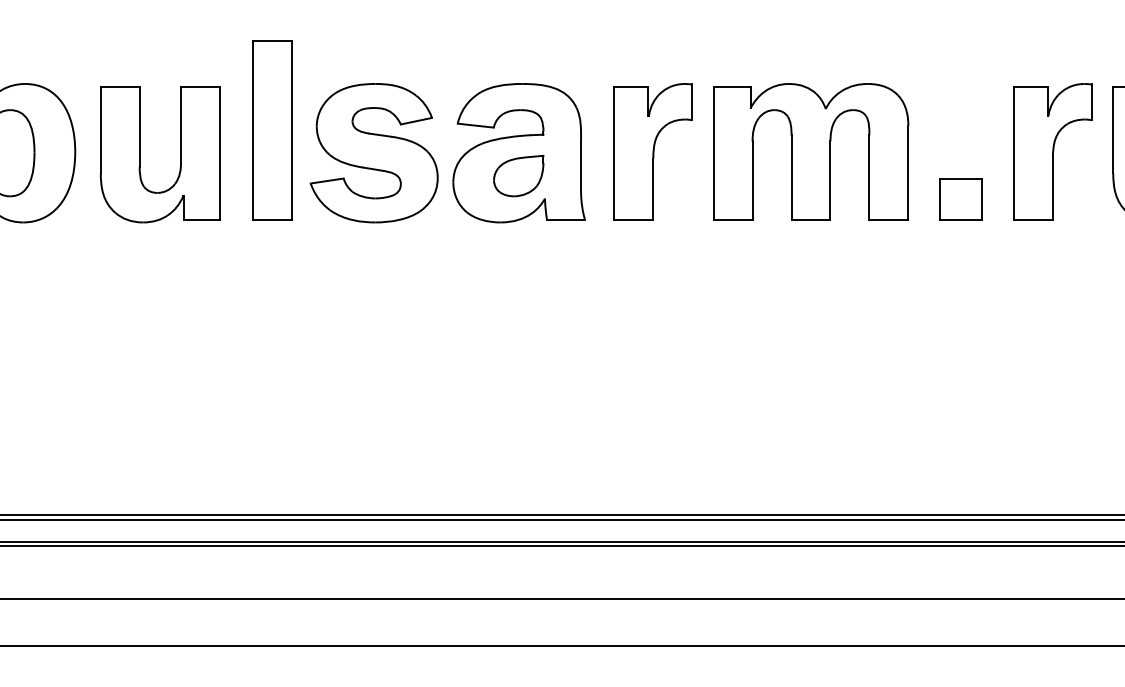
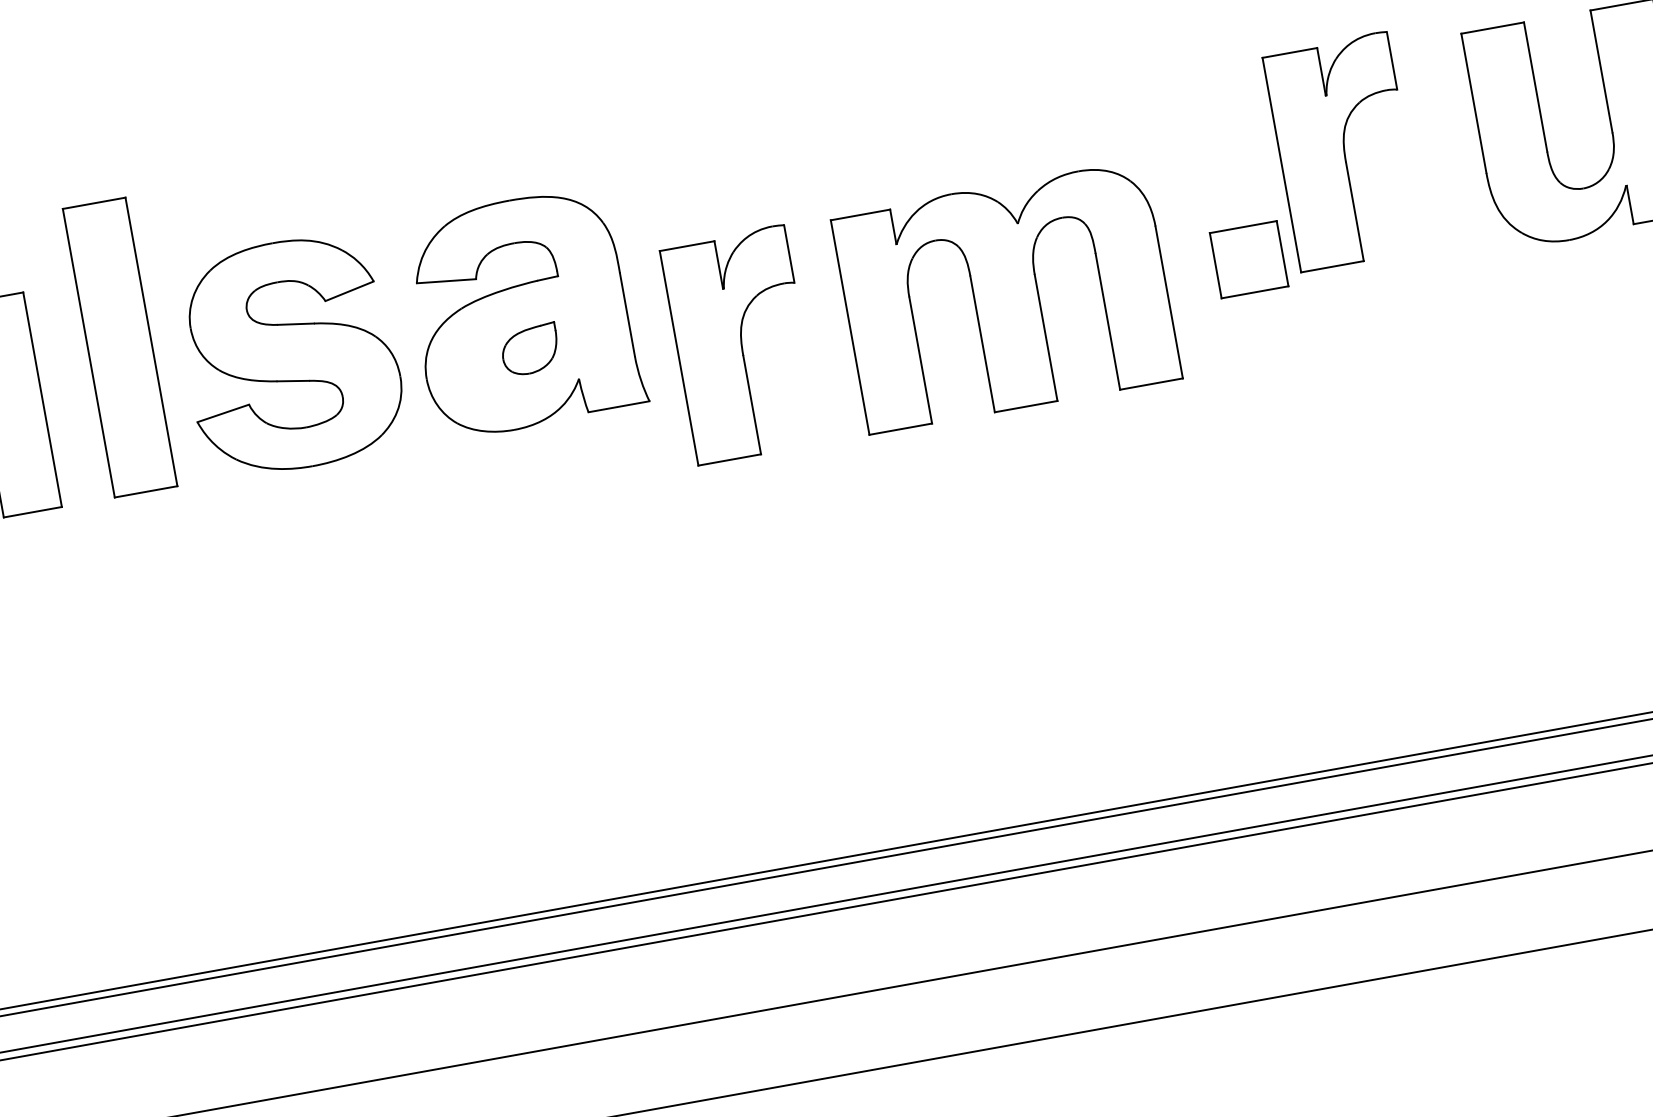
part: (652, 151) -> (739, 344), moved
part: (811, 151) -> (1007, 296), moved
part: (1052, 151) -> (1343, 151), moved
part: (518, 175) -> (529, 349), size x0.7

